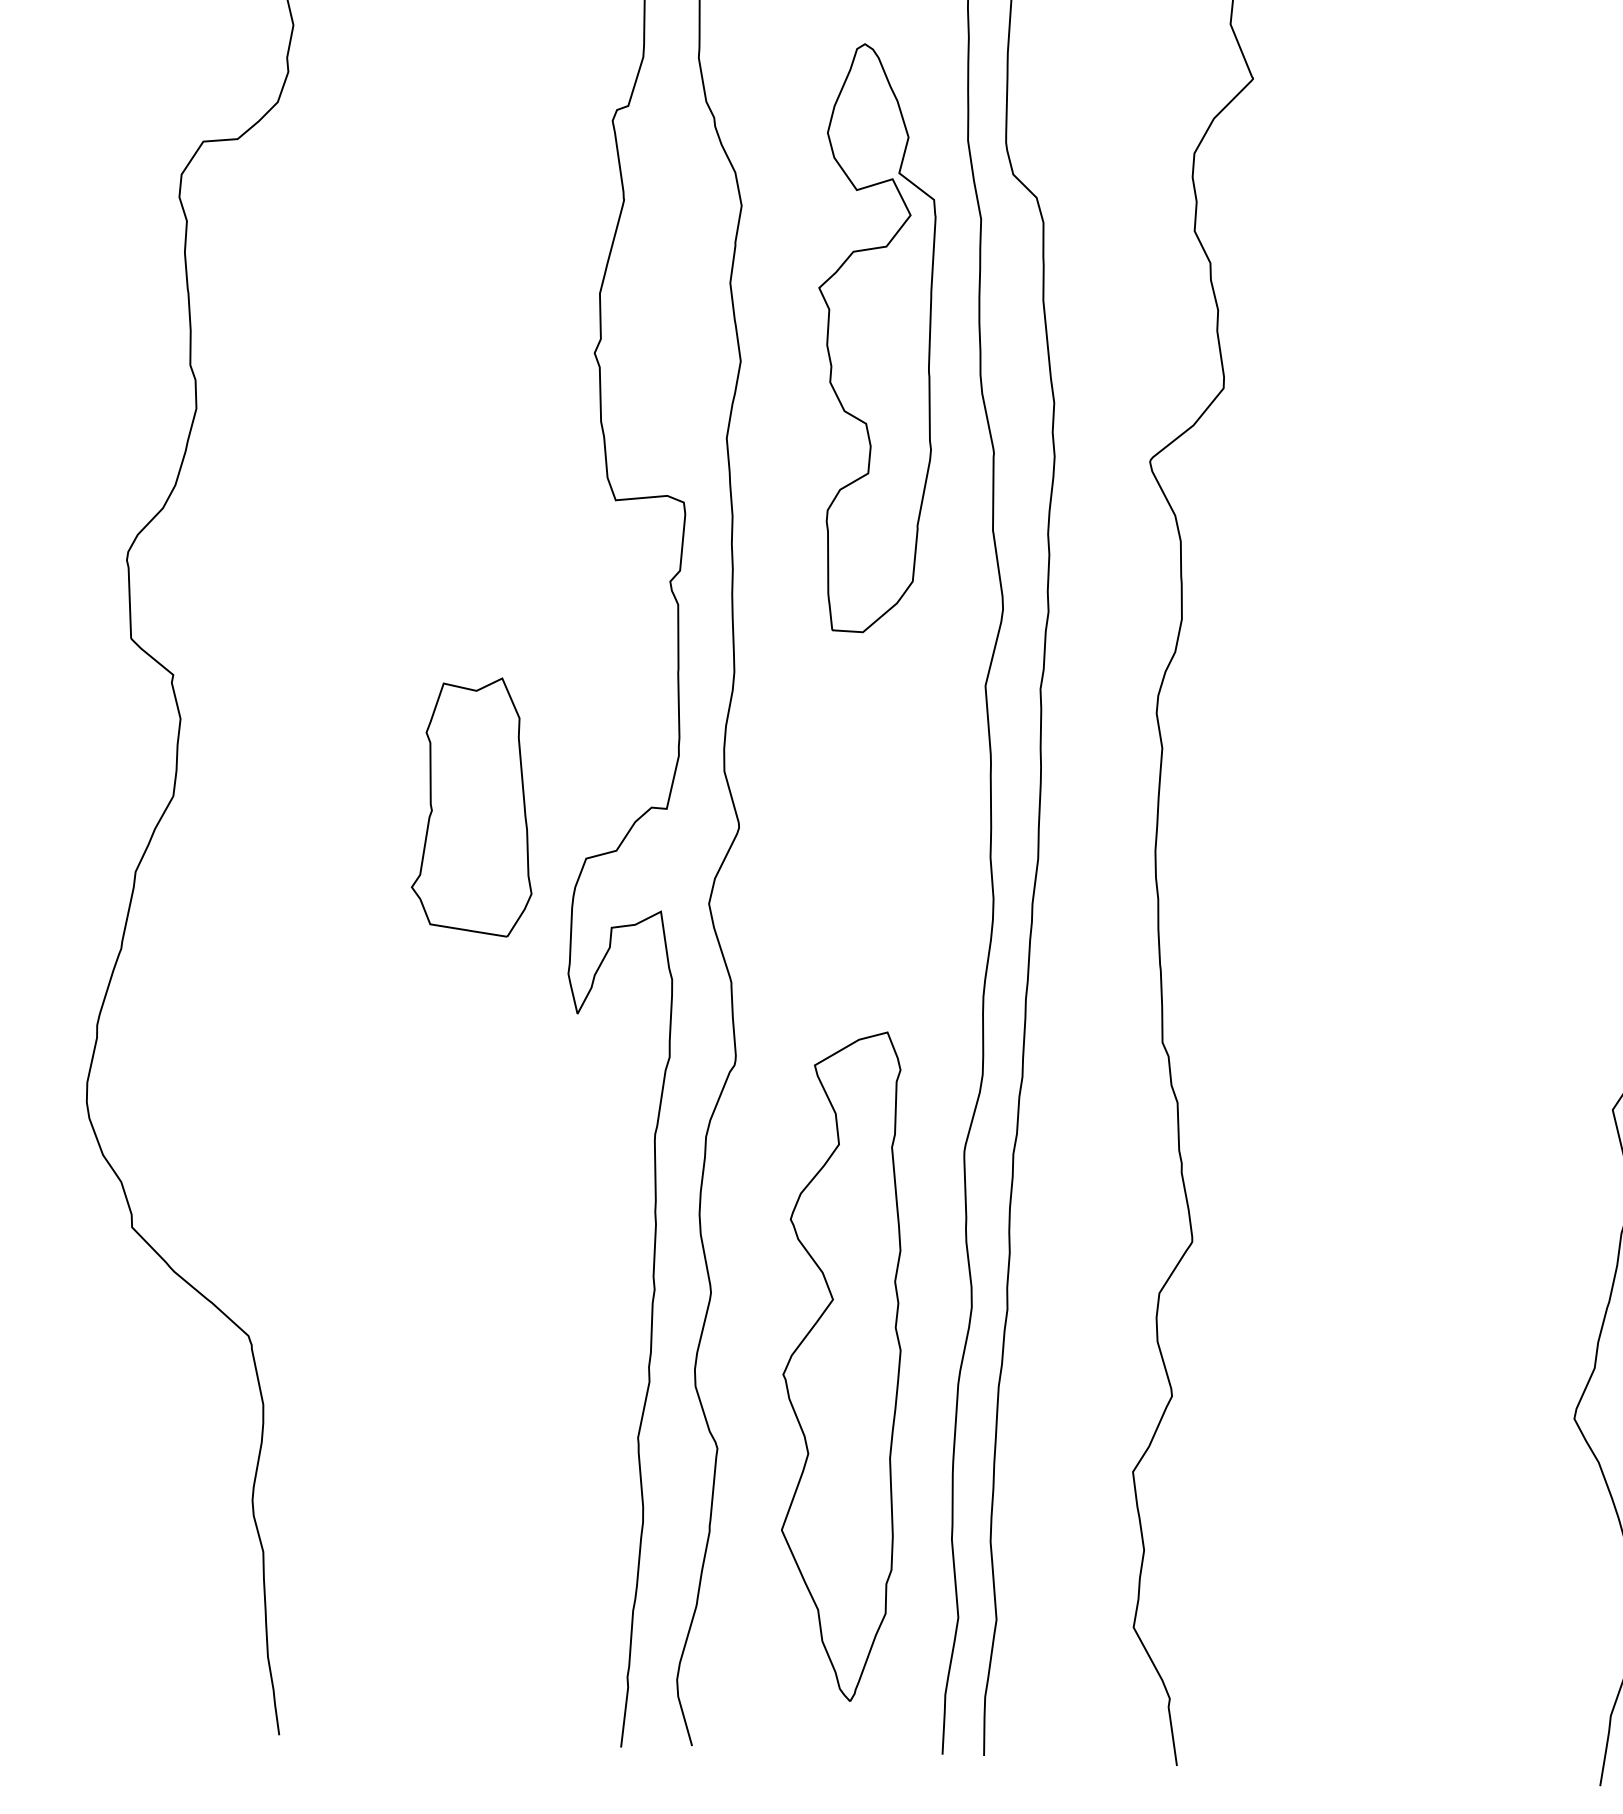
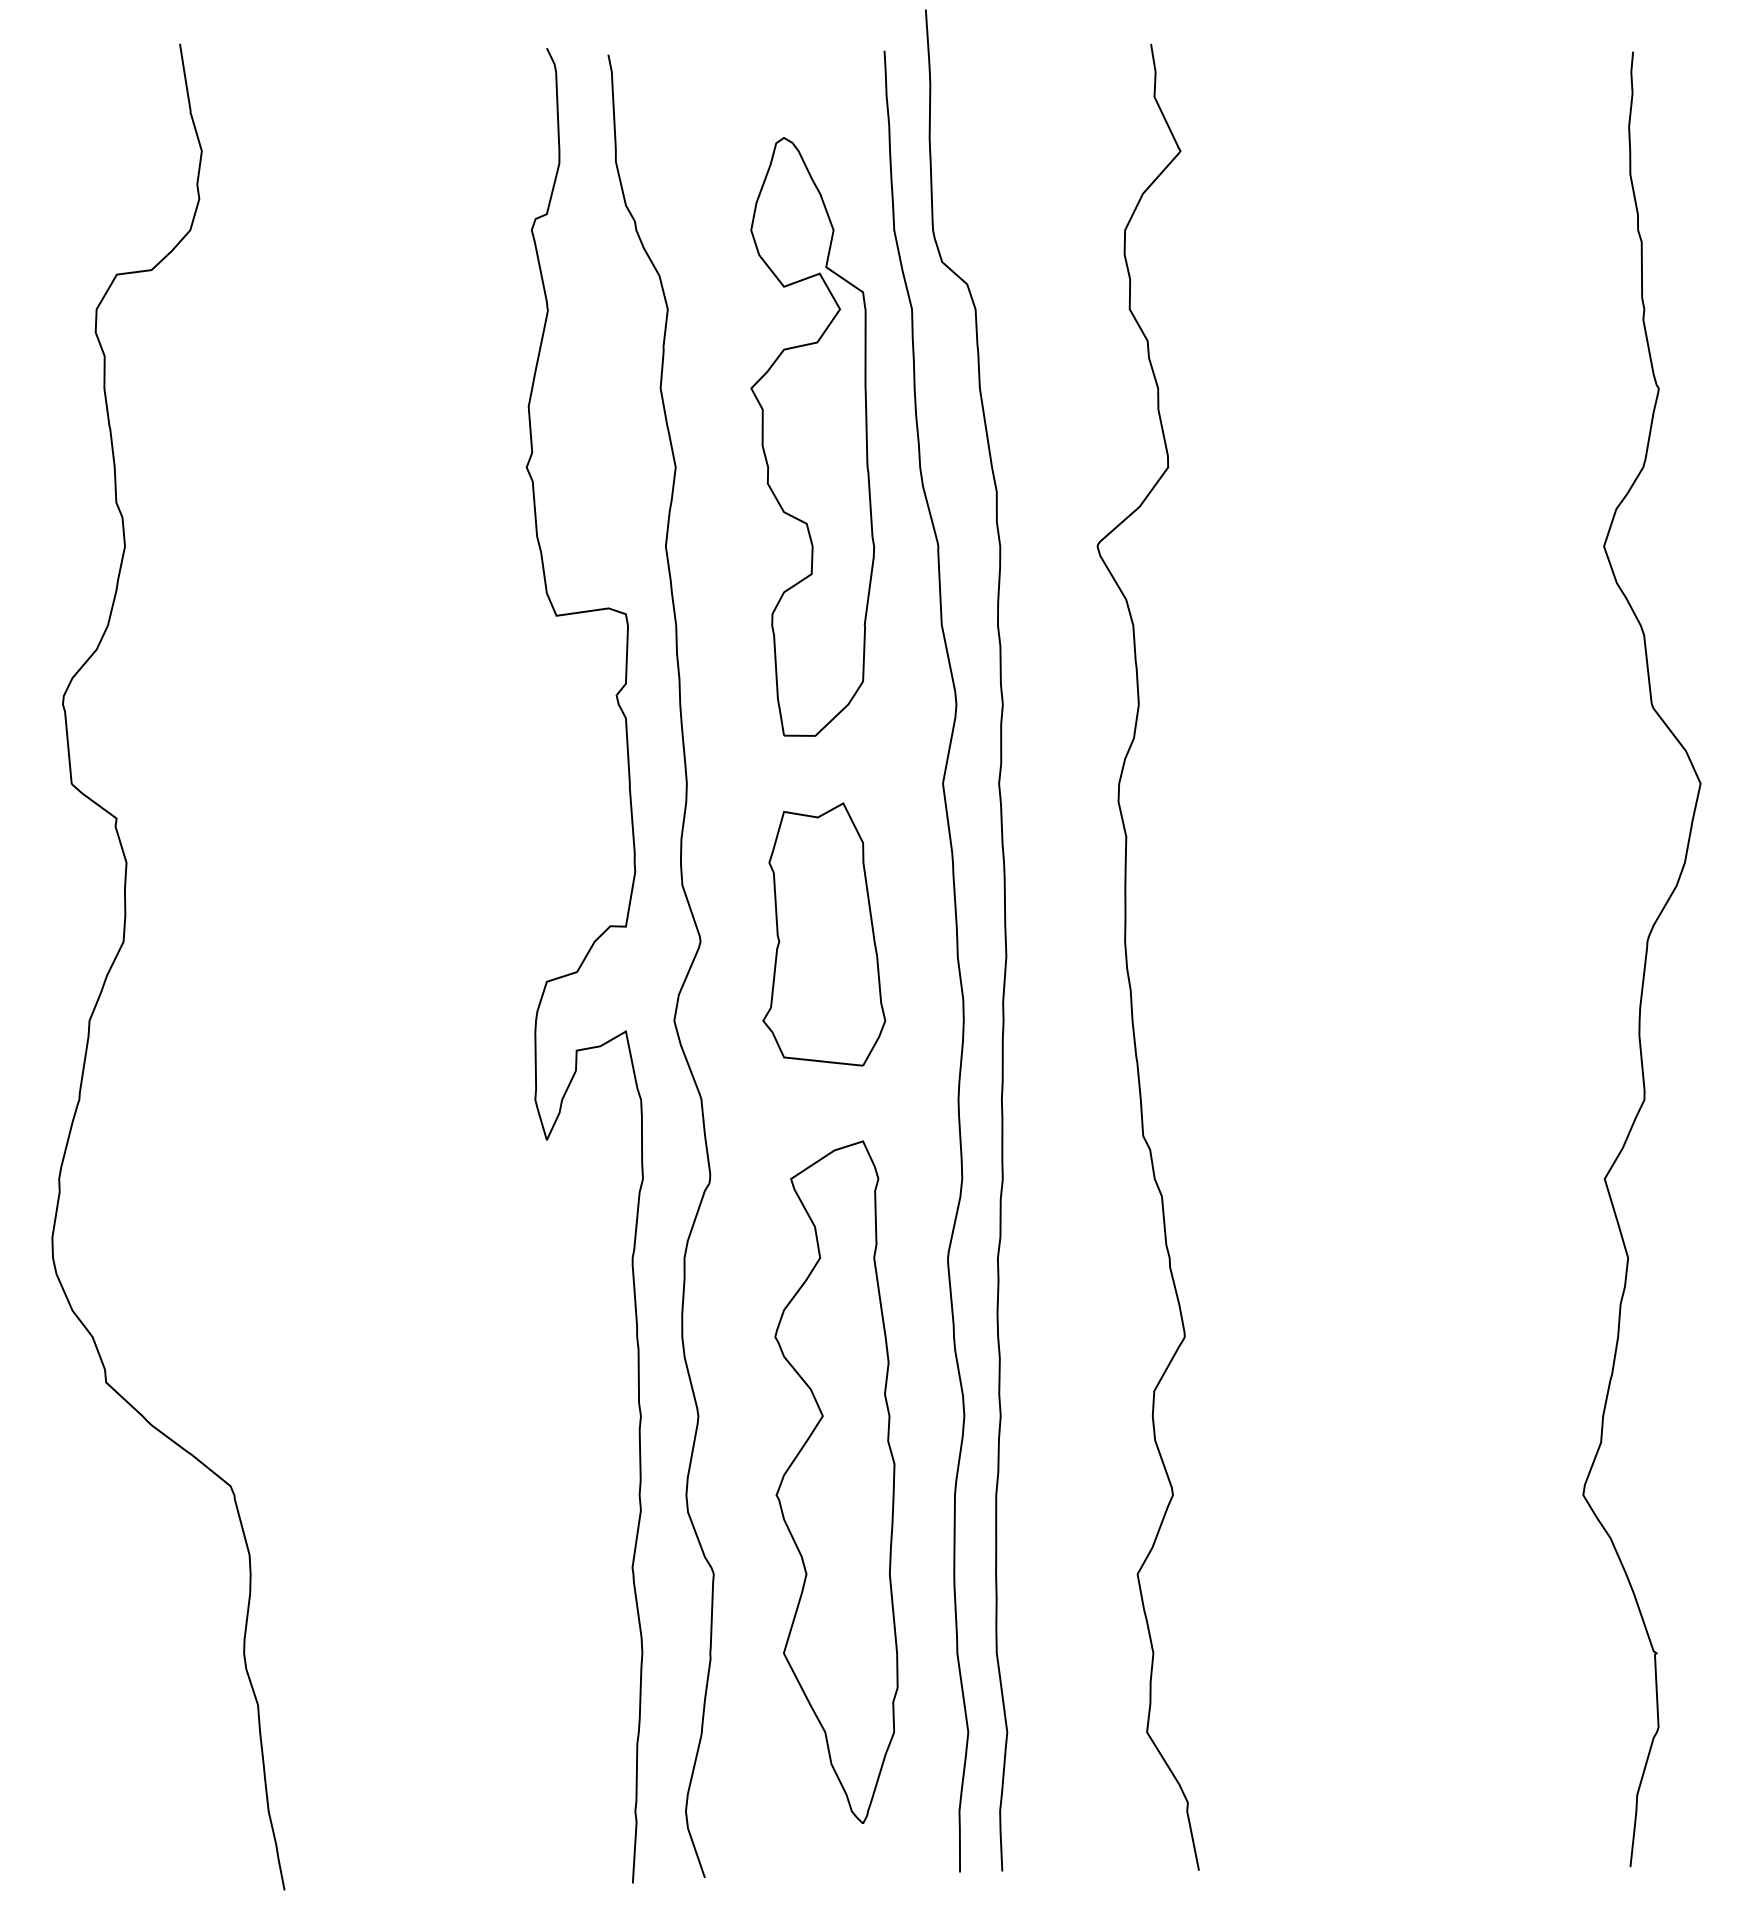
part: (476, 805) -> (824, 934), moved

